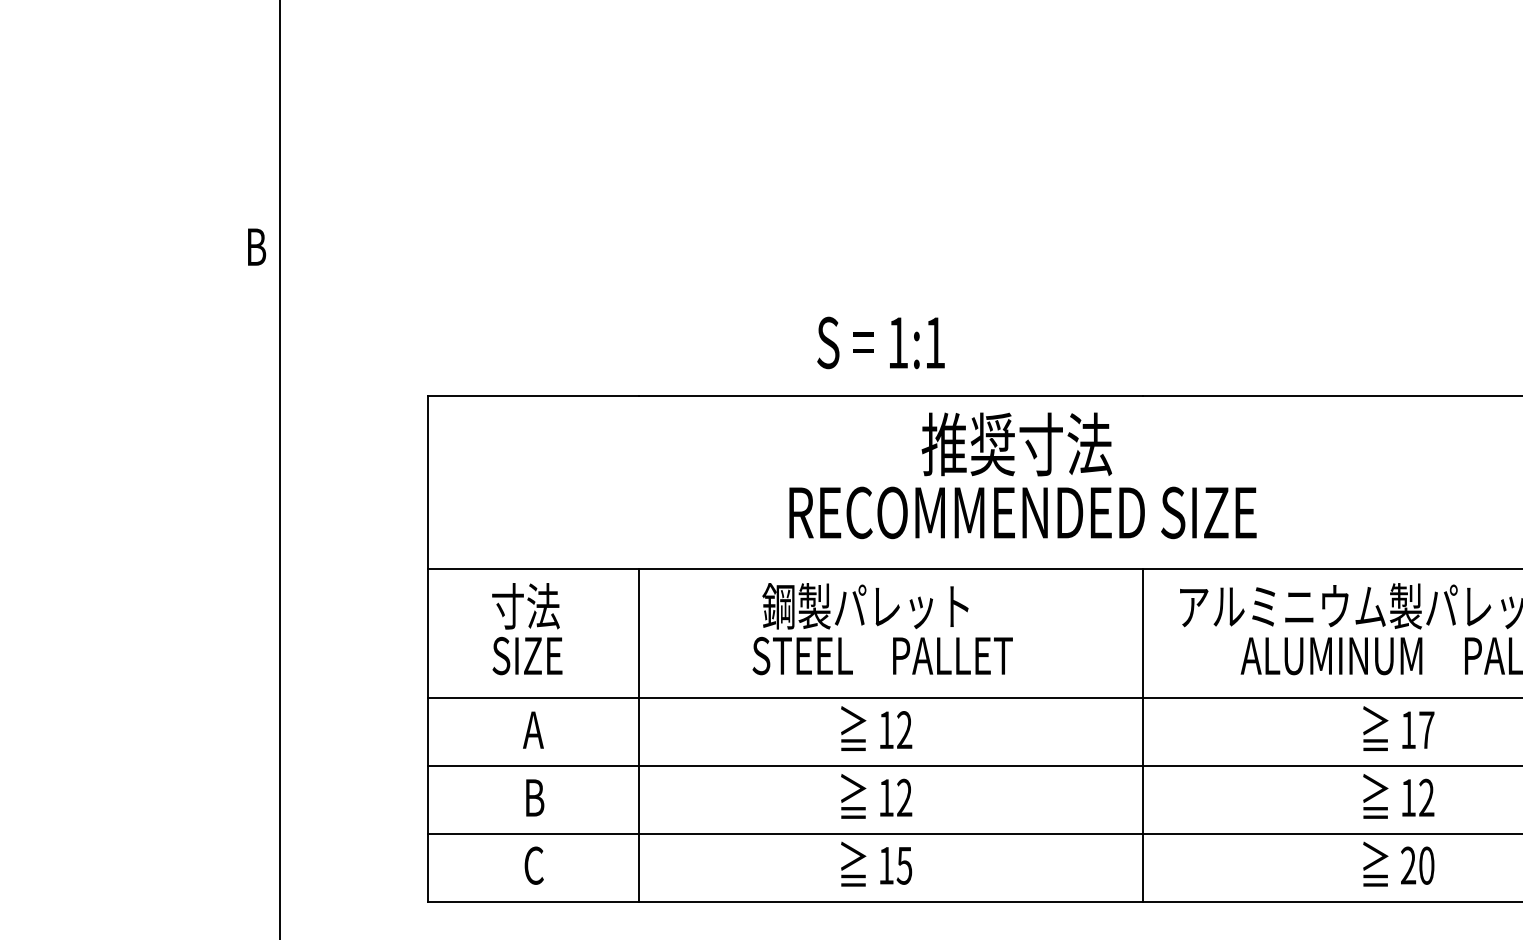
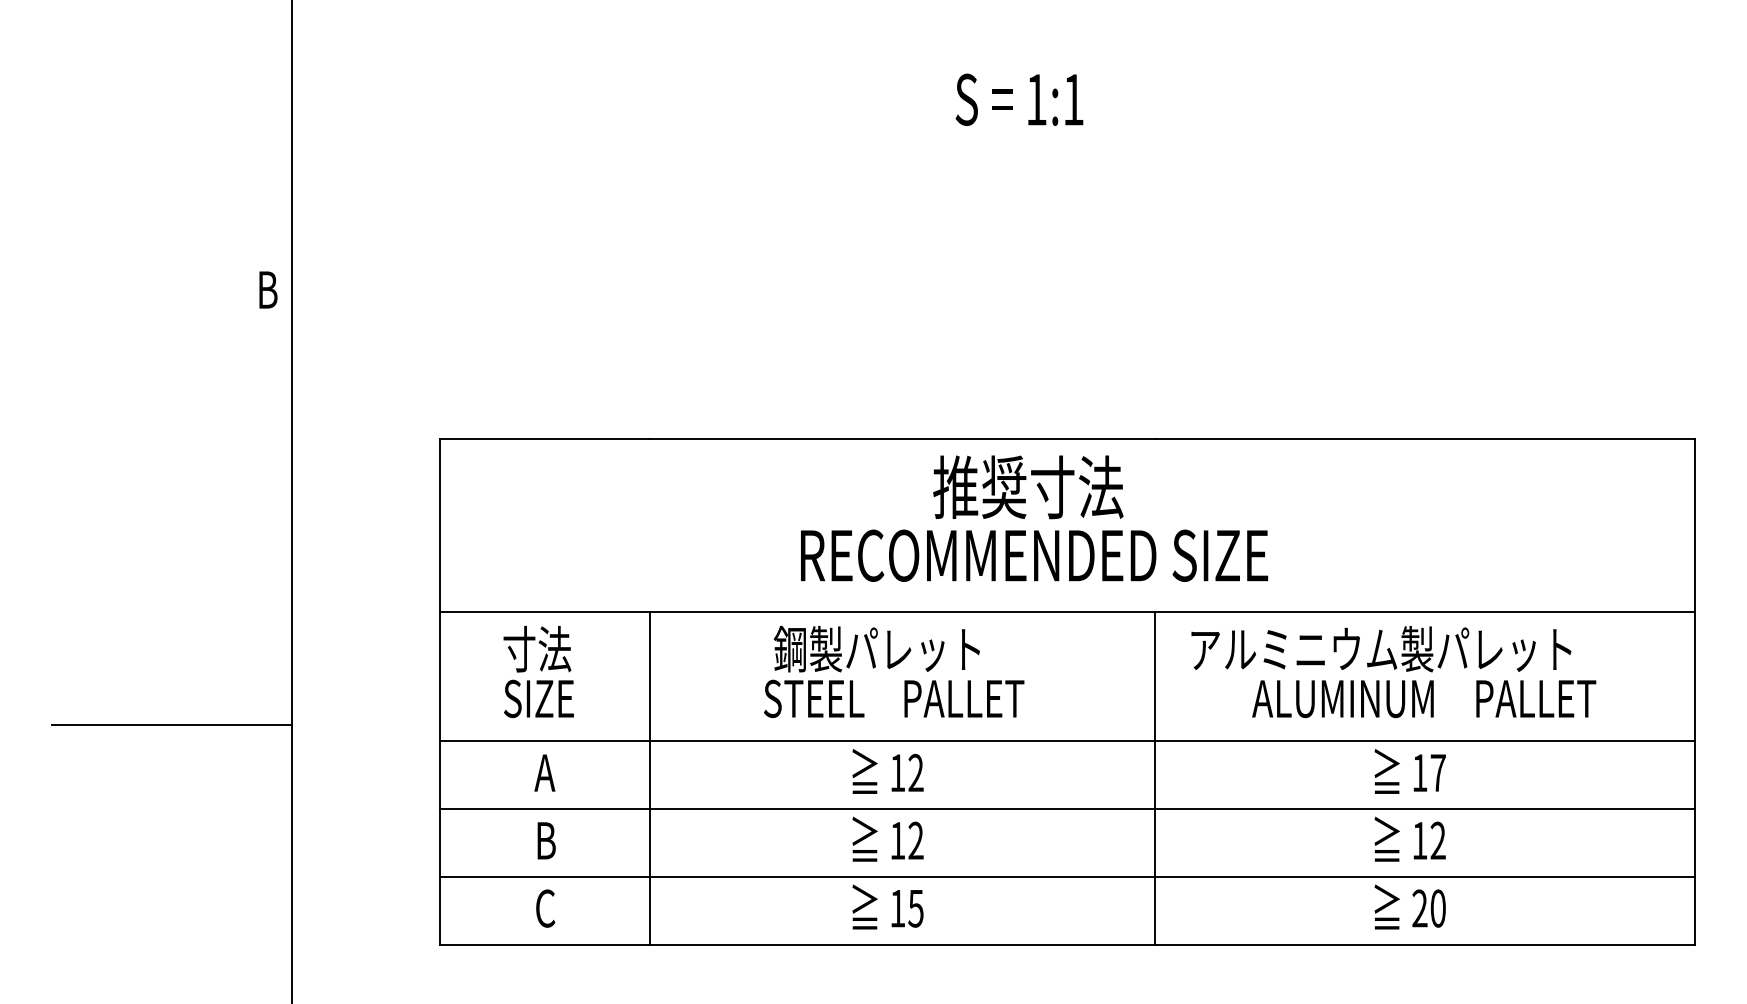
text: (881, 342) -> (1019, 99), moved
line: (160, 681) -> (171, 724), added

